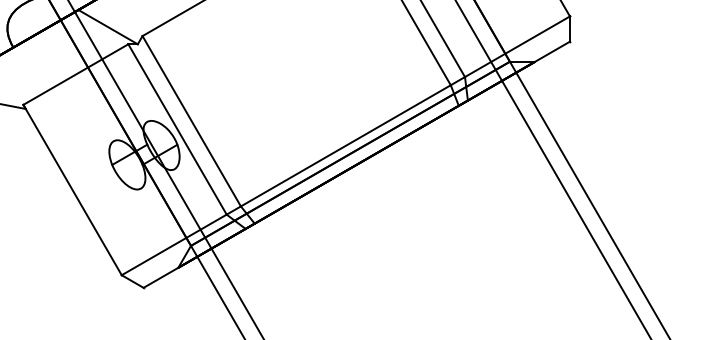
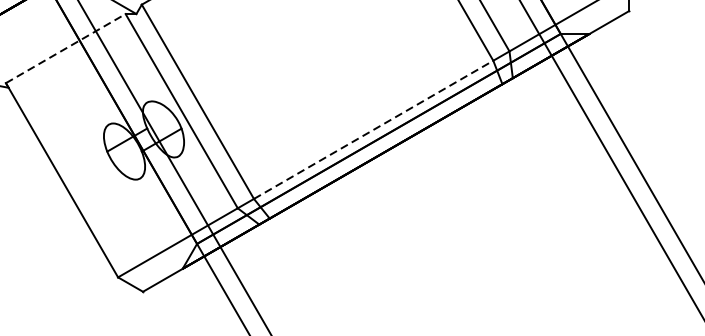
line: (75, 74) -> (65, 48), solid -> dashed
line: (346, 145) -> (374, 129), solid -> dashed

